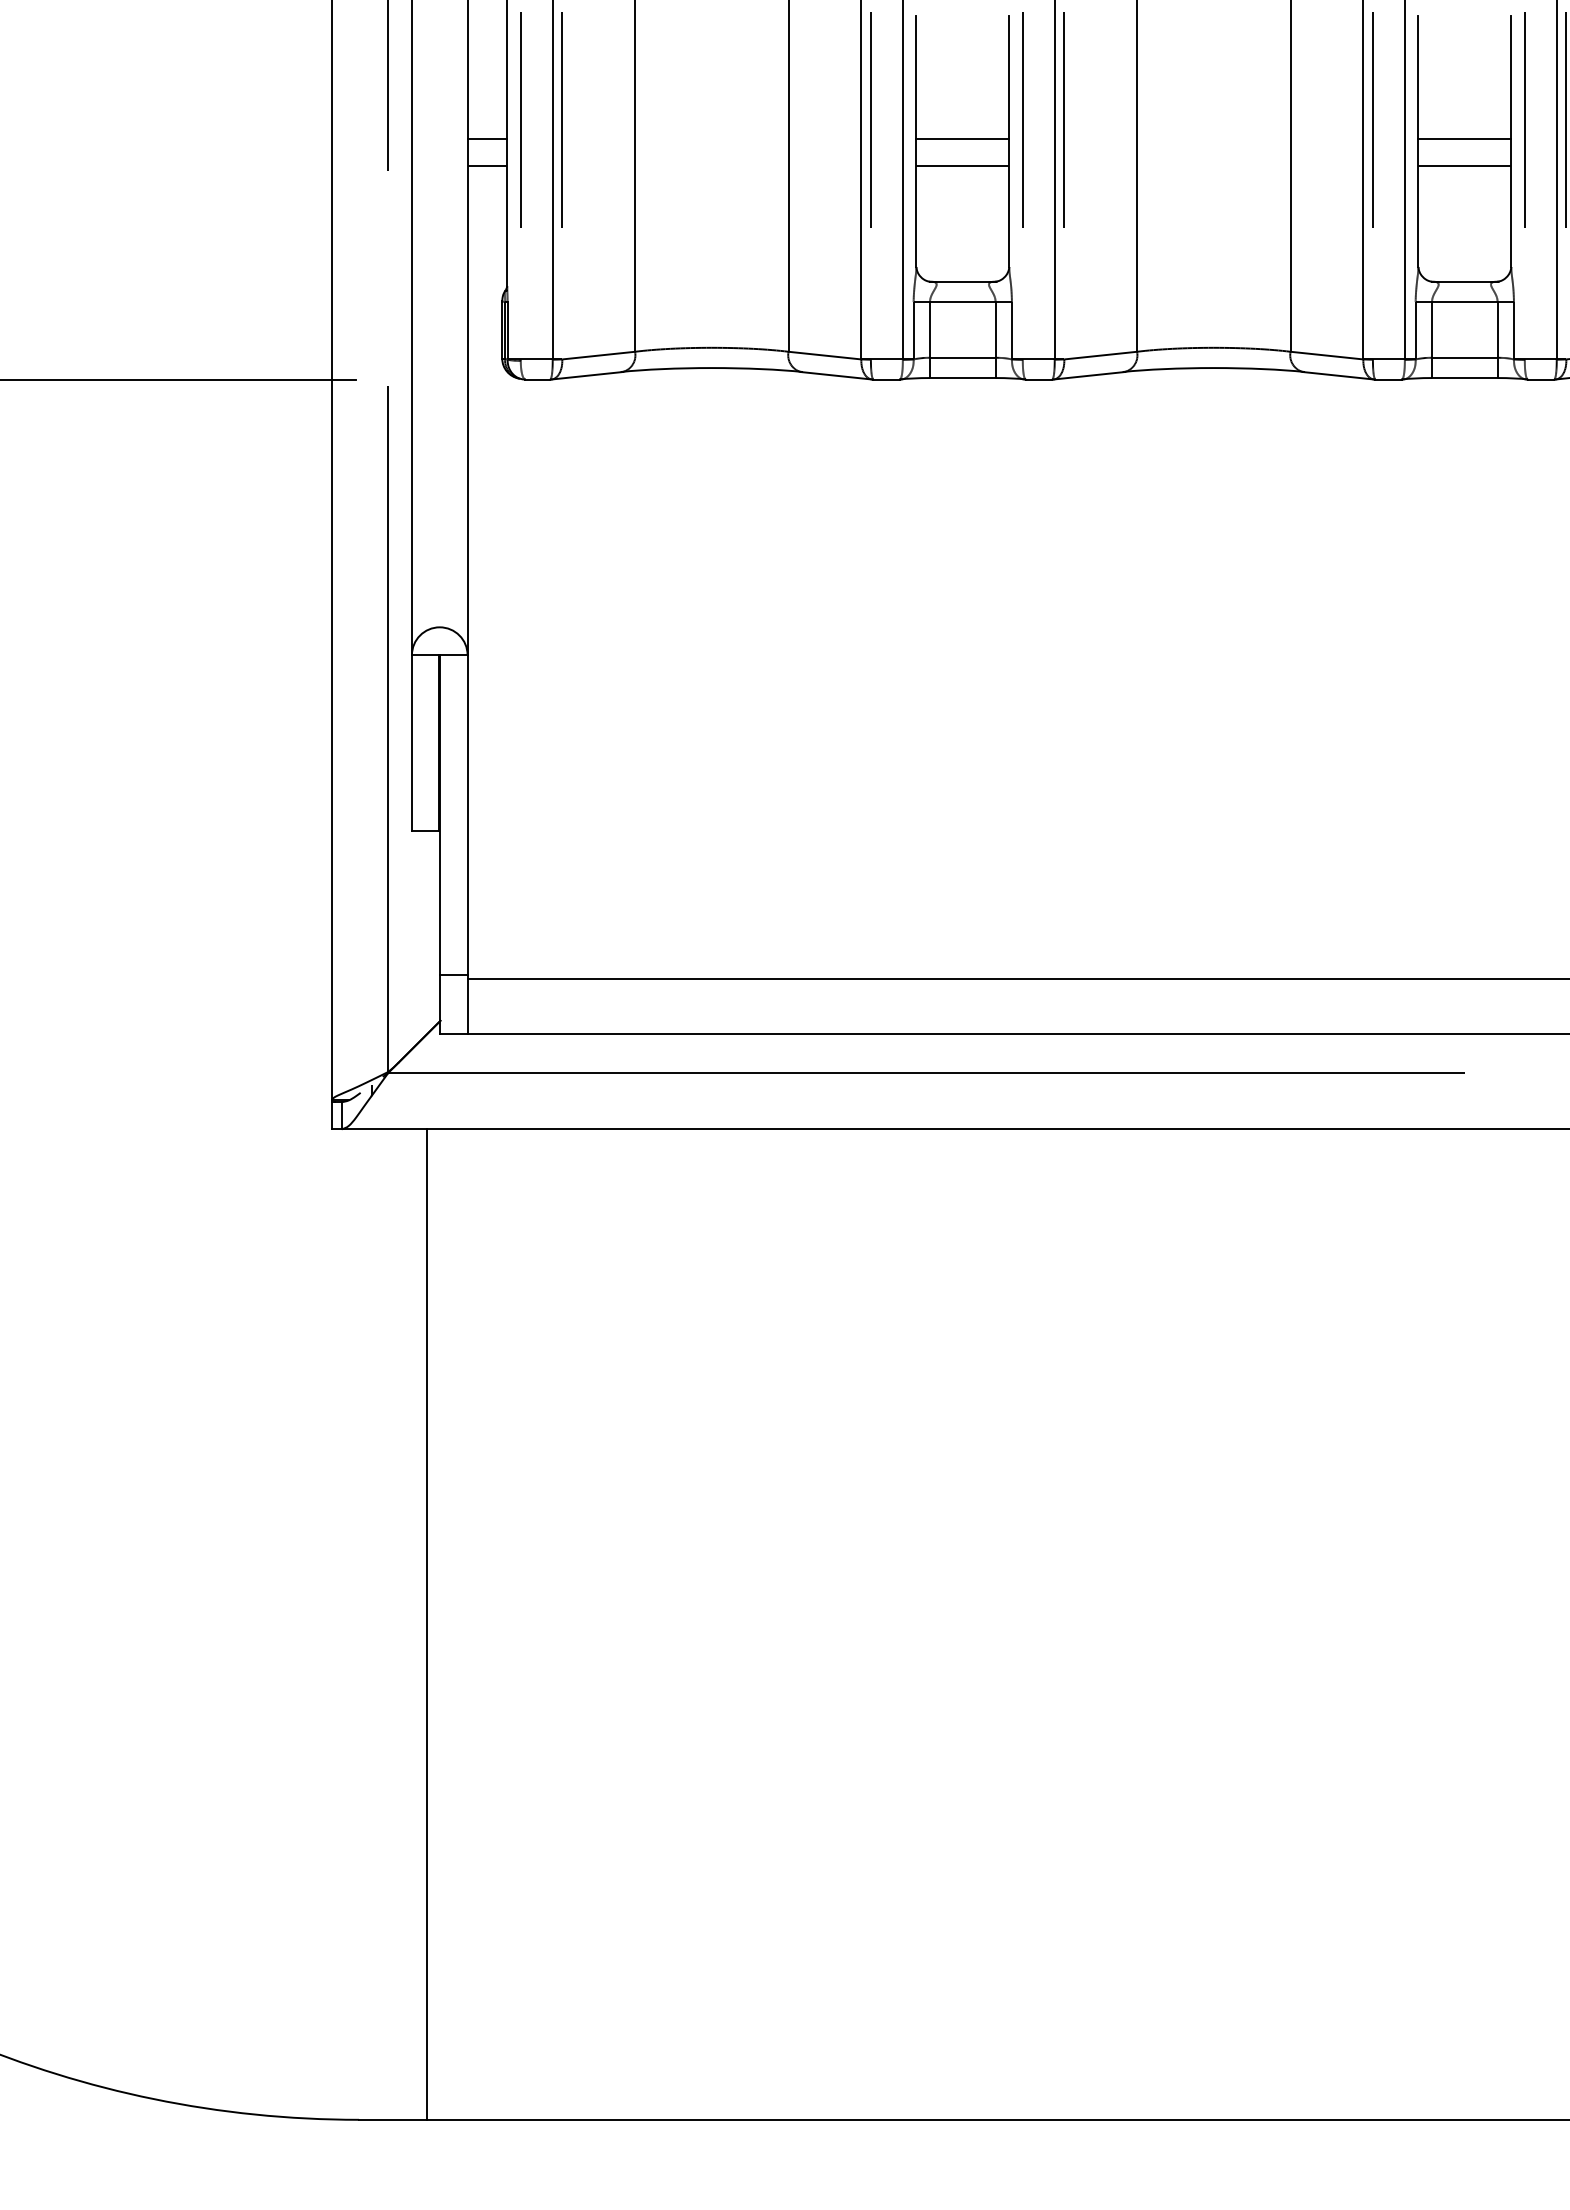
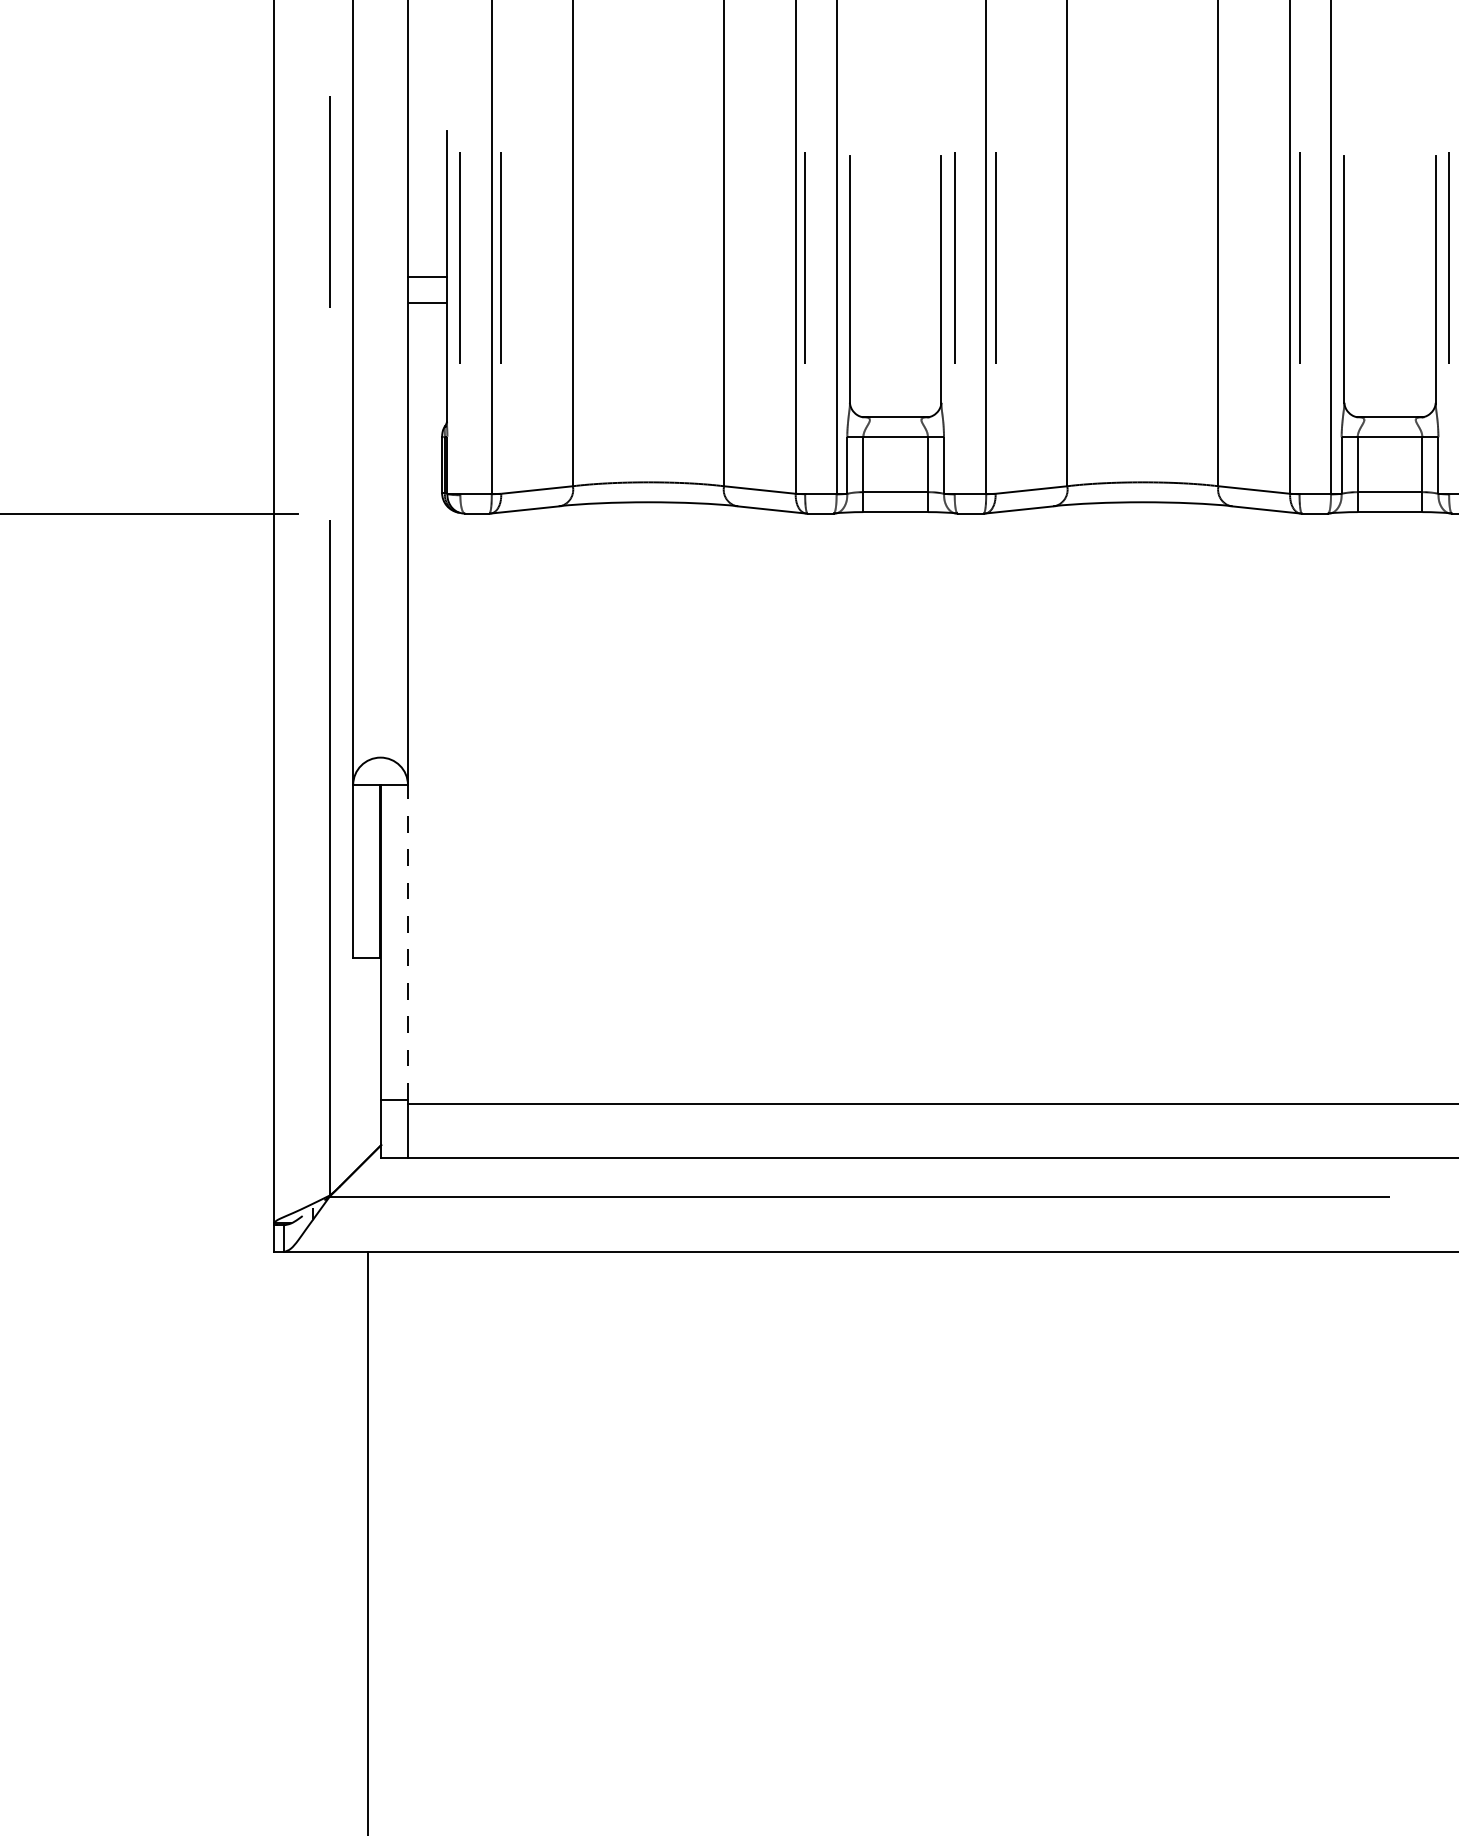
line: (962, 138) -> (895, 276), removed
line: (1464, 138) -> (1389, 276), removed
line: (962, 166) -> (895, 303), removed
line: (1464, 166) -> (1389, 303), removed
line: (467, 814) -> (407, 941), solid -> dashed

